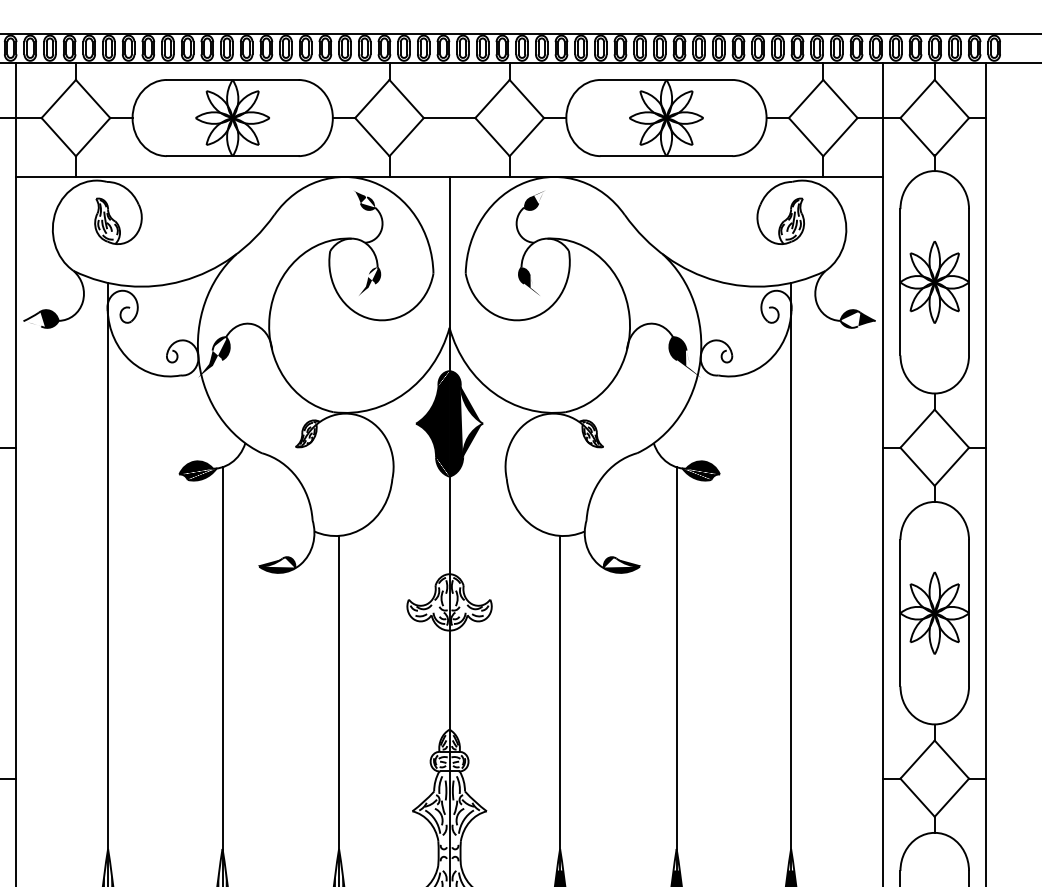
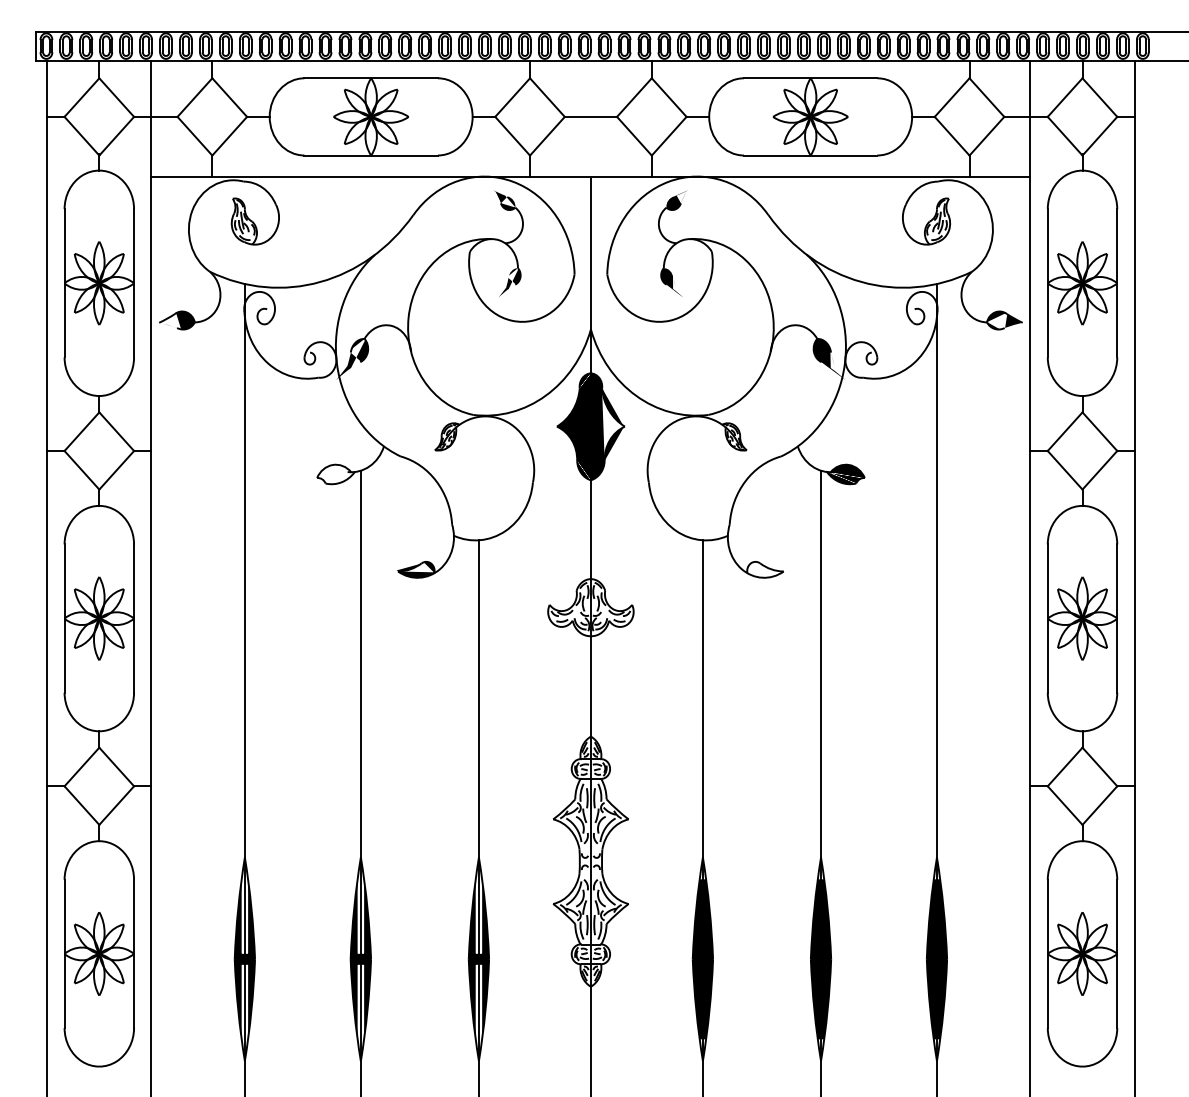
fill: (197, 470) -> (335, 474), removed
fill: (621, 564) -> (765, 569), removed

